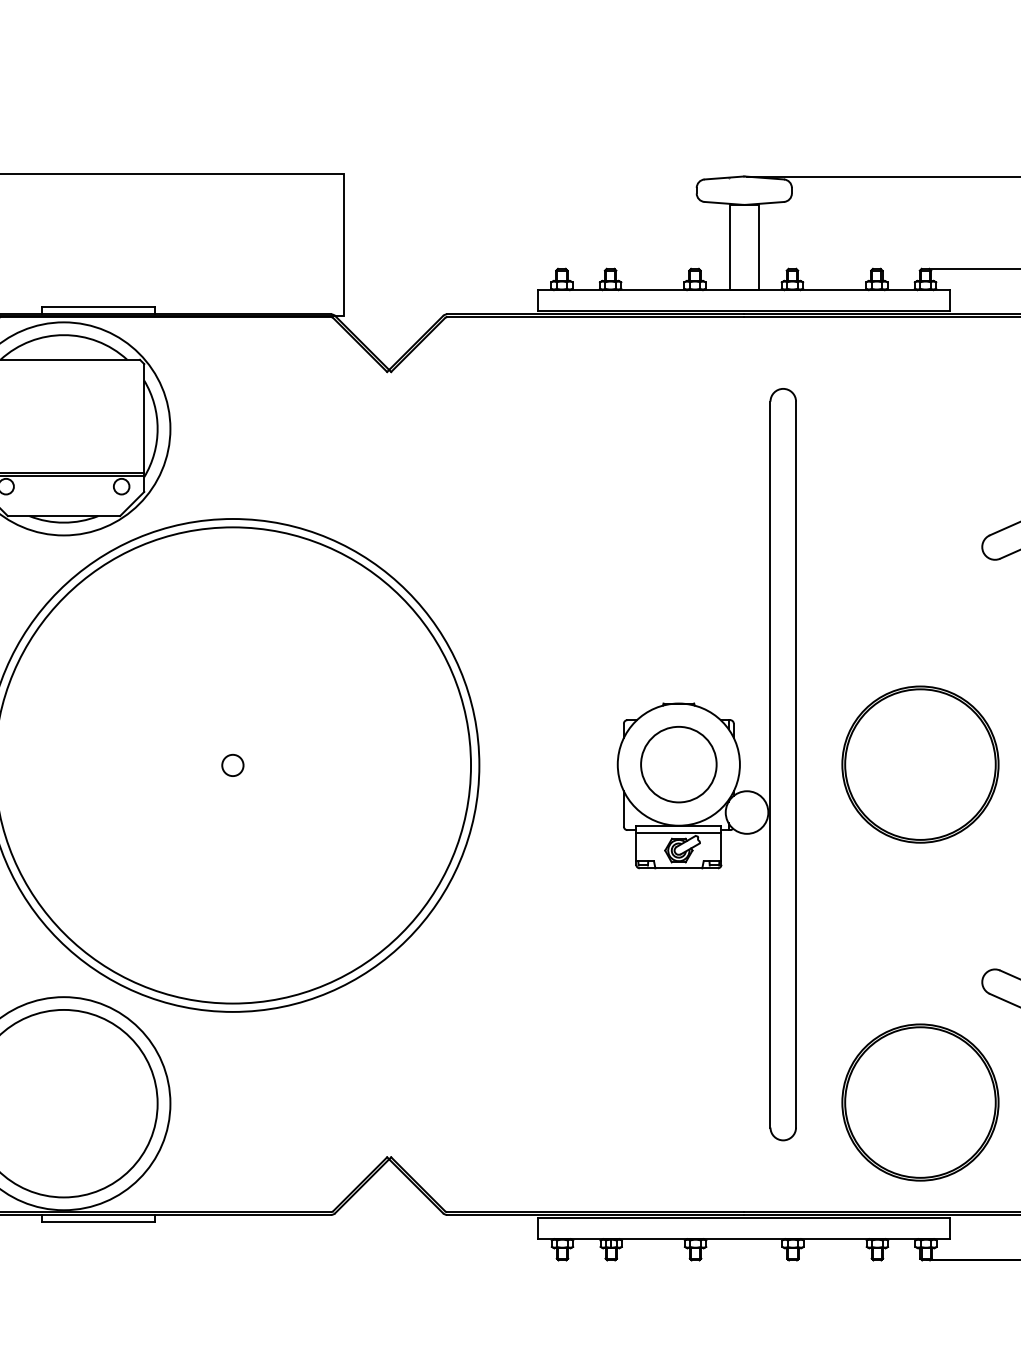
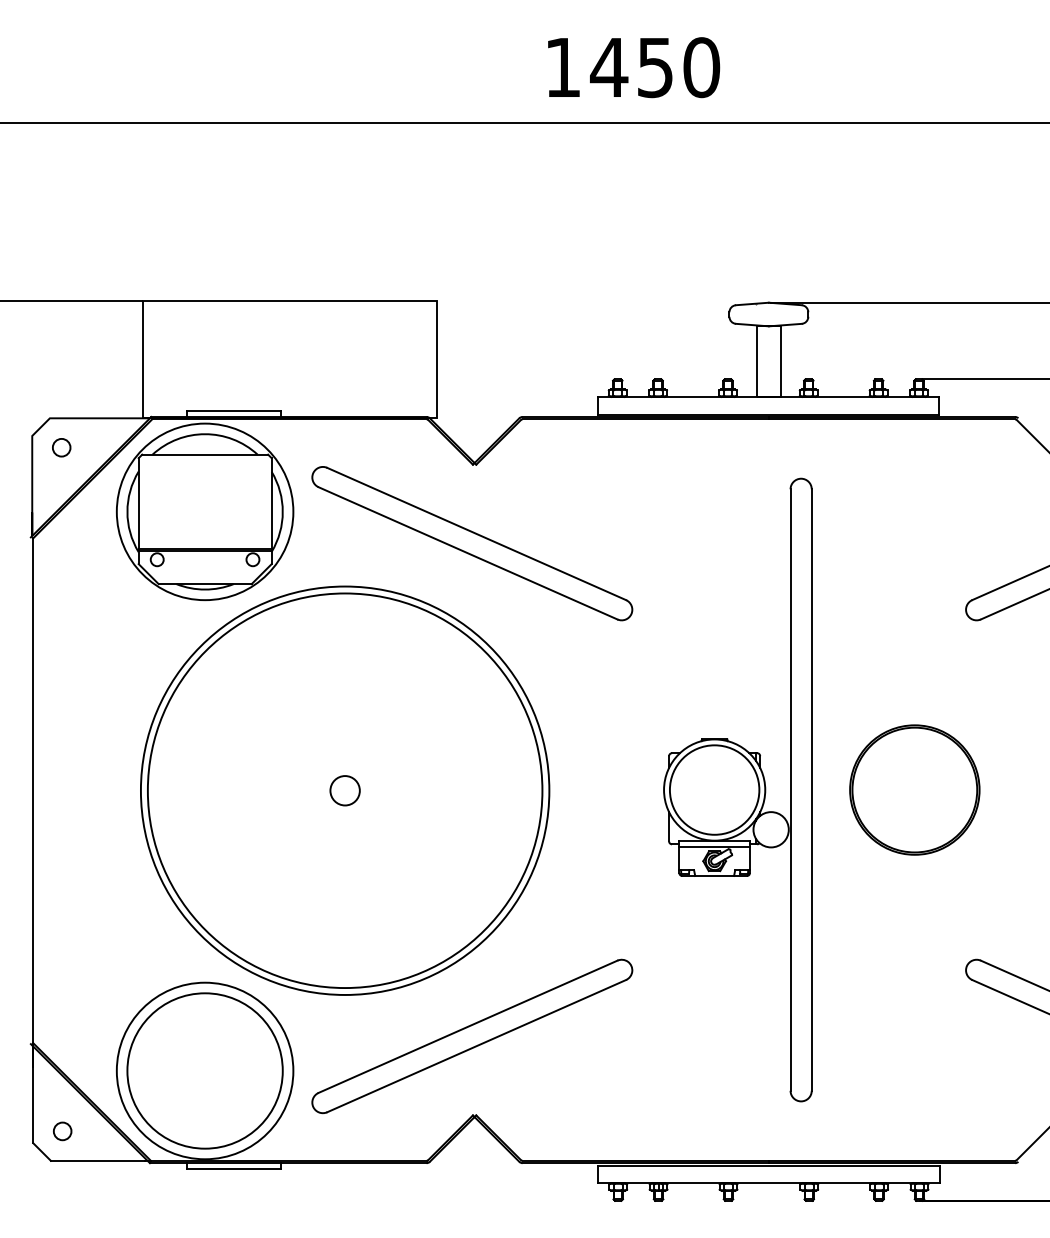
part: (386, 467) -> (472, 543), added
circle: (678, 763) -> (714, 789), size x1.43
circle: (232, 765) -> (344, 790), size x1.67
part: (386, 1062) -> (472, 1036), added
part: (920, 1101) -> (914, 1069), removed

